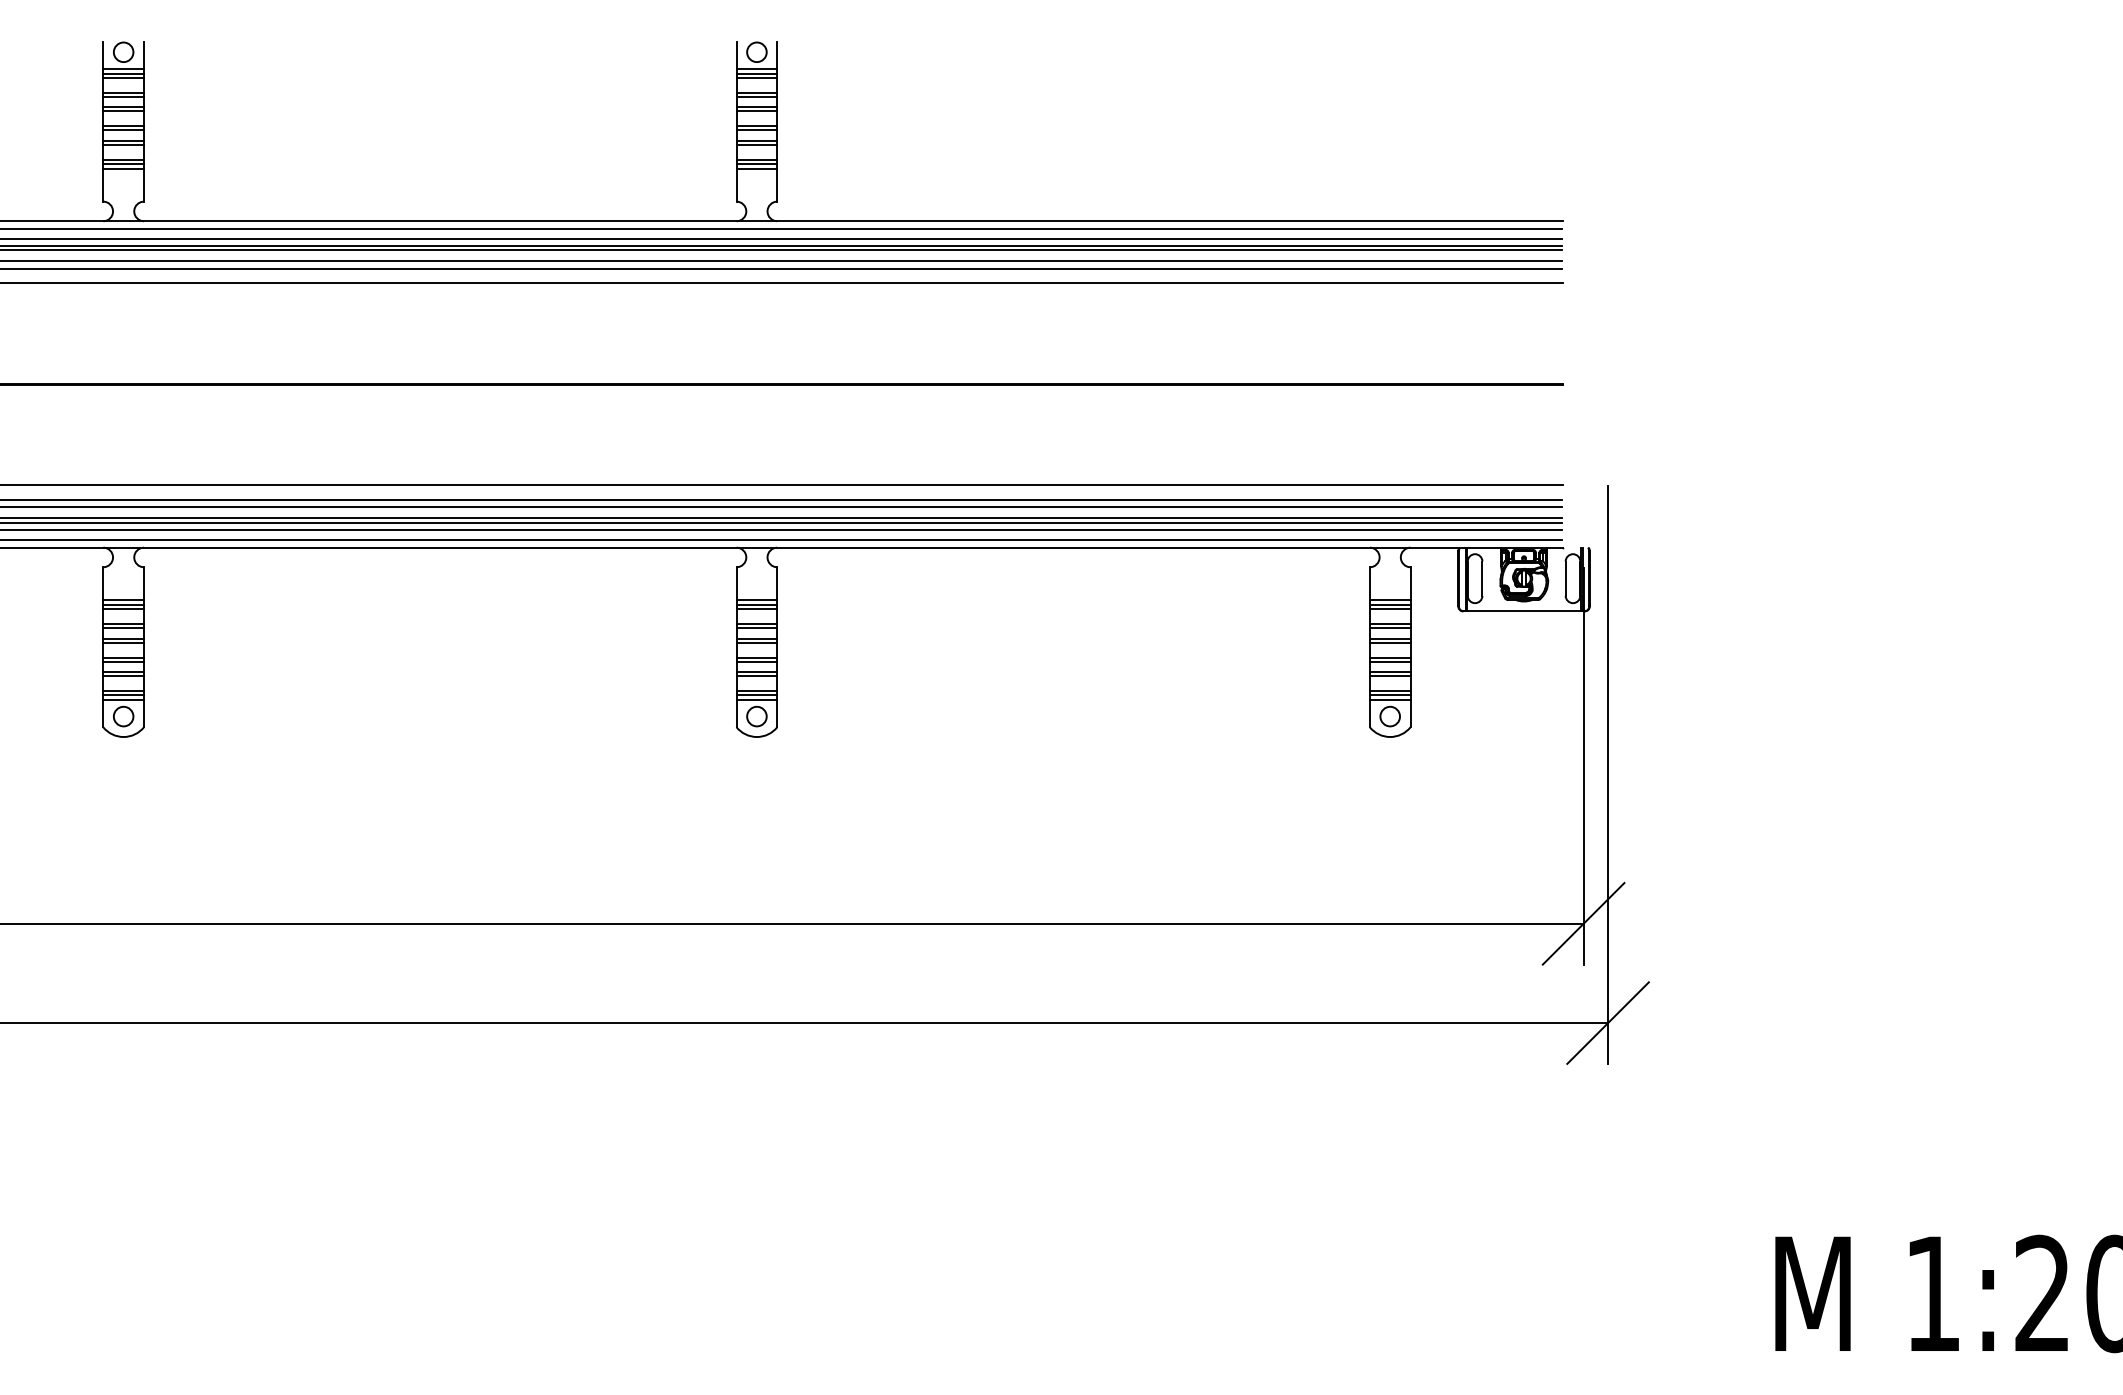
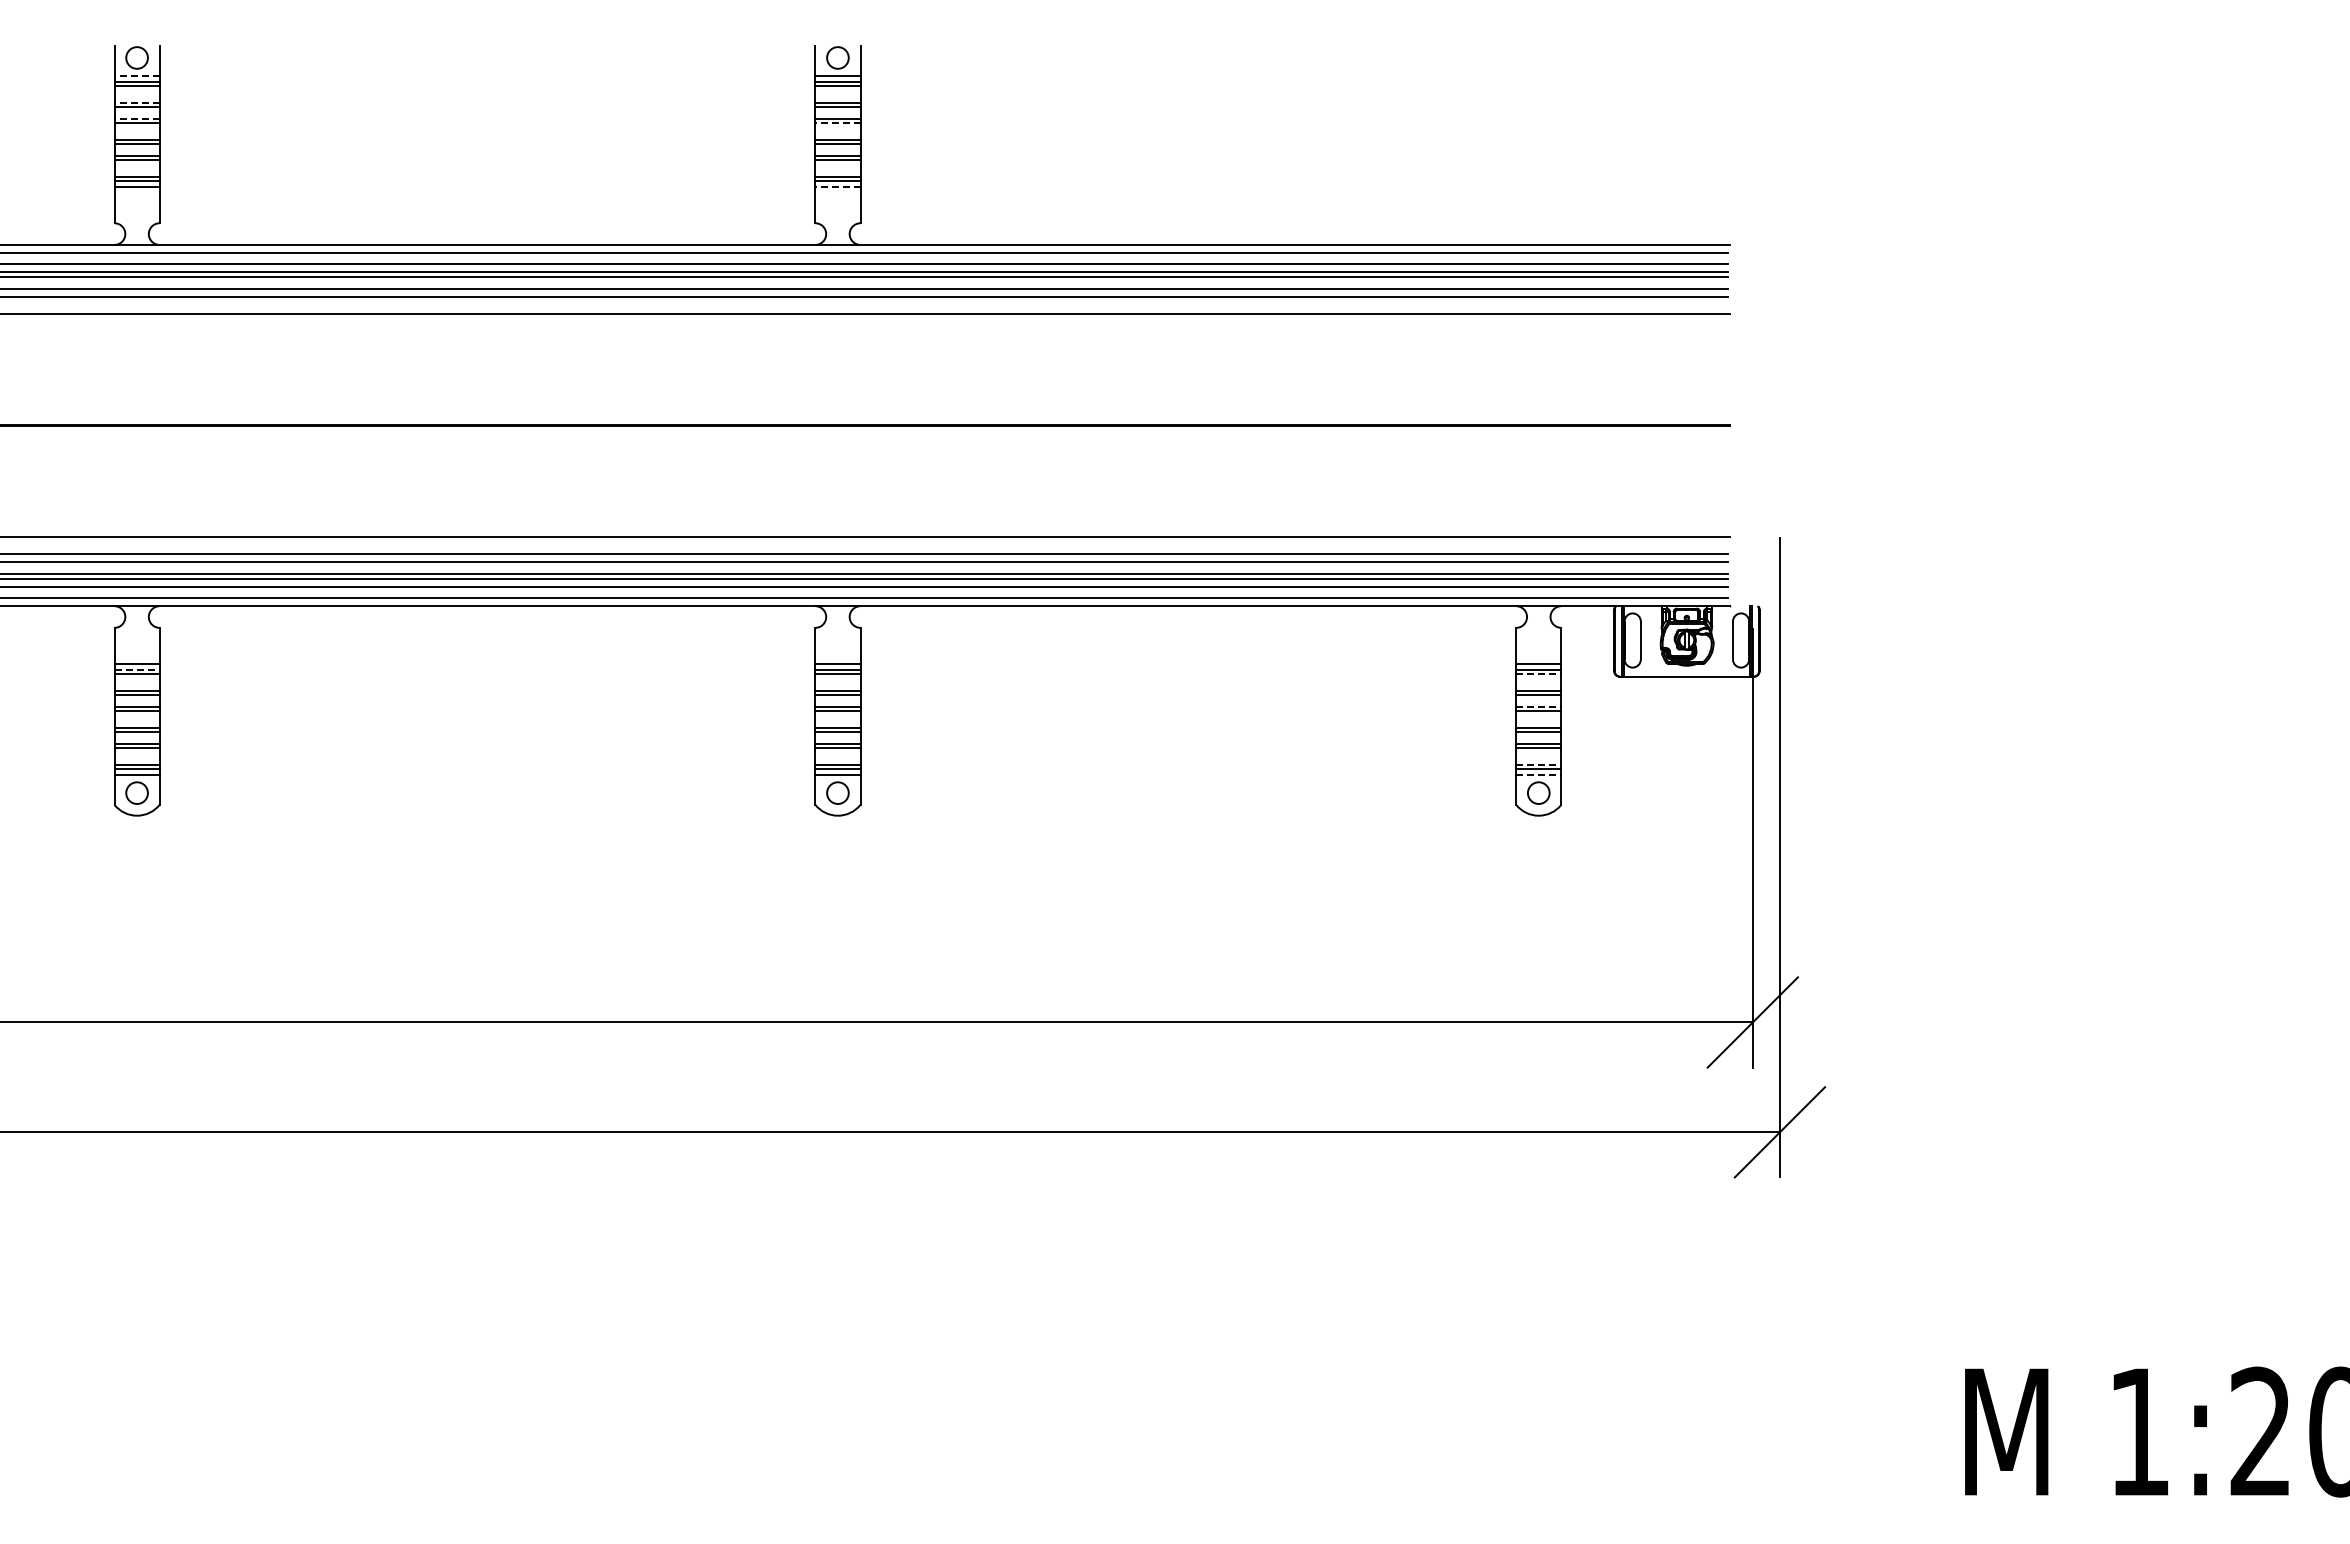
line: (124, 69) -> (137, 76), solid -> dashed
line: (124, 92) -> (137, 102), solid -> dashed
line: (124, 106) -> (137, 118), solid -> dashed
line: (756, 111) -> (837, 123), solid -> dashed
line: (756, 169) -> (837, 187), solid -> dashed
line: (124, 604) -> (137, 669), solid -> dashed
line: (1389, 609) -> (1538, 674), solid -> dashed
line: (1389, 638) -> (1538, 706), solid -> dashed
line: (1389, 690) -> (1538, 764), solid -> dashed
line: (1389, 700) -> (1538, 775), solid -> dashed

